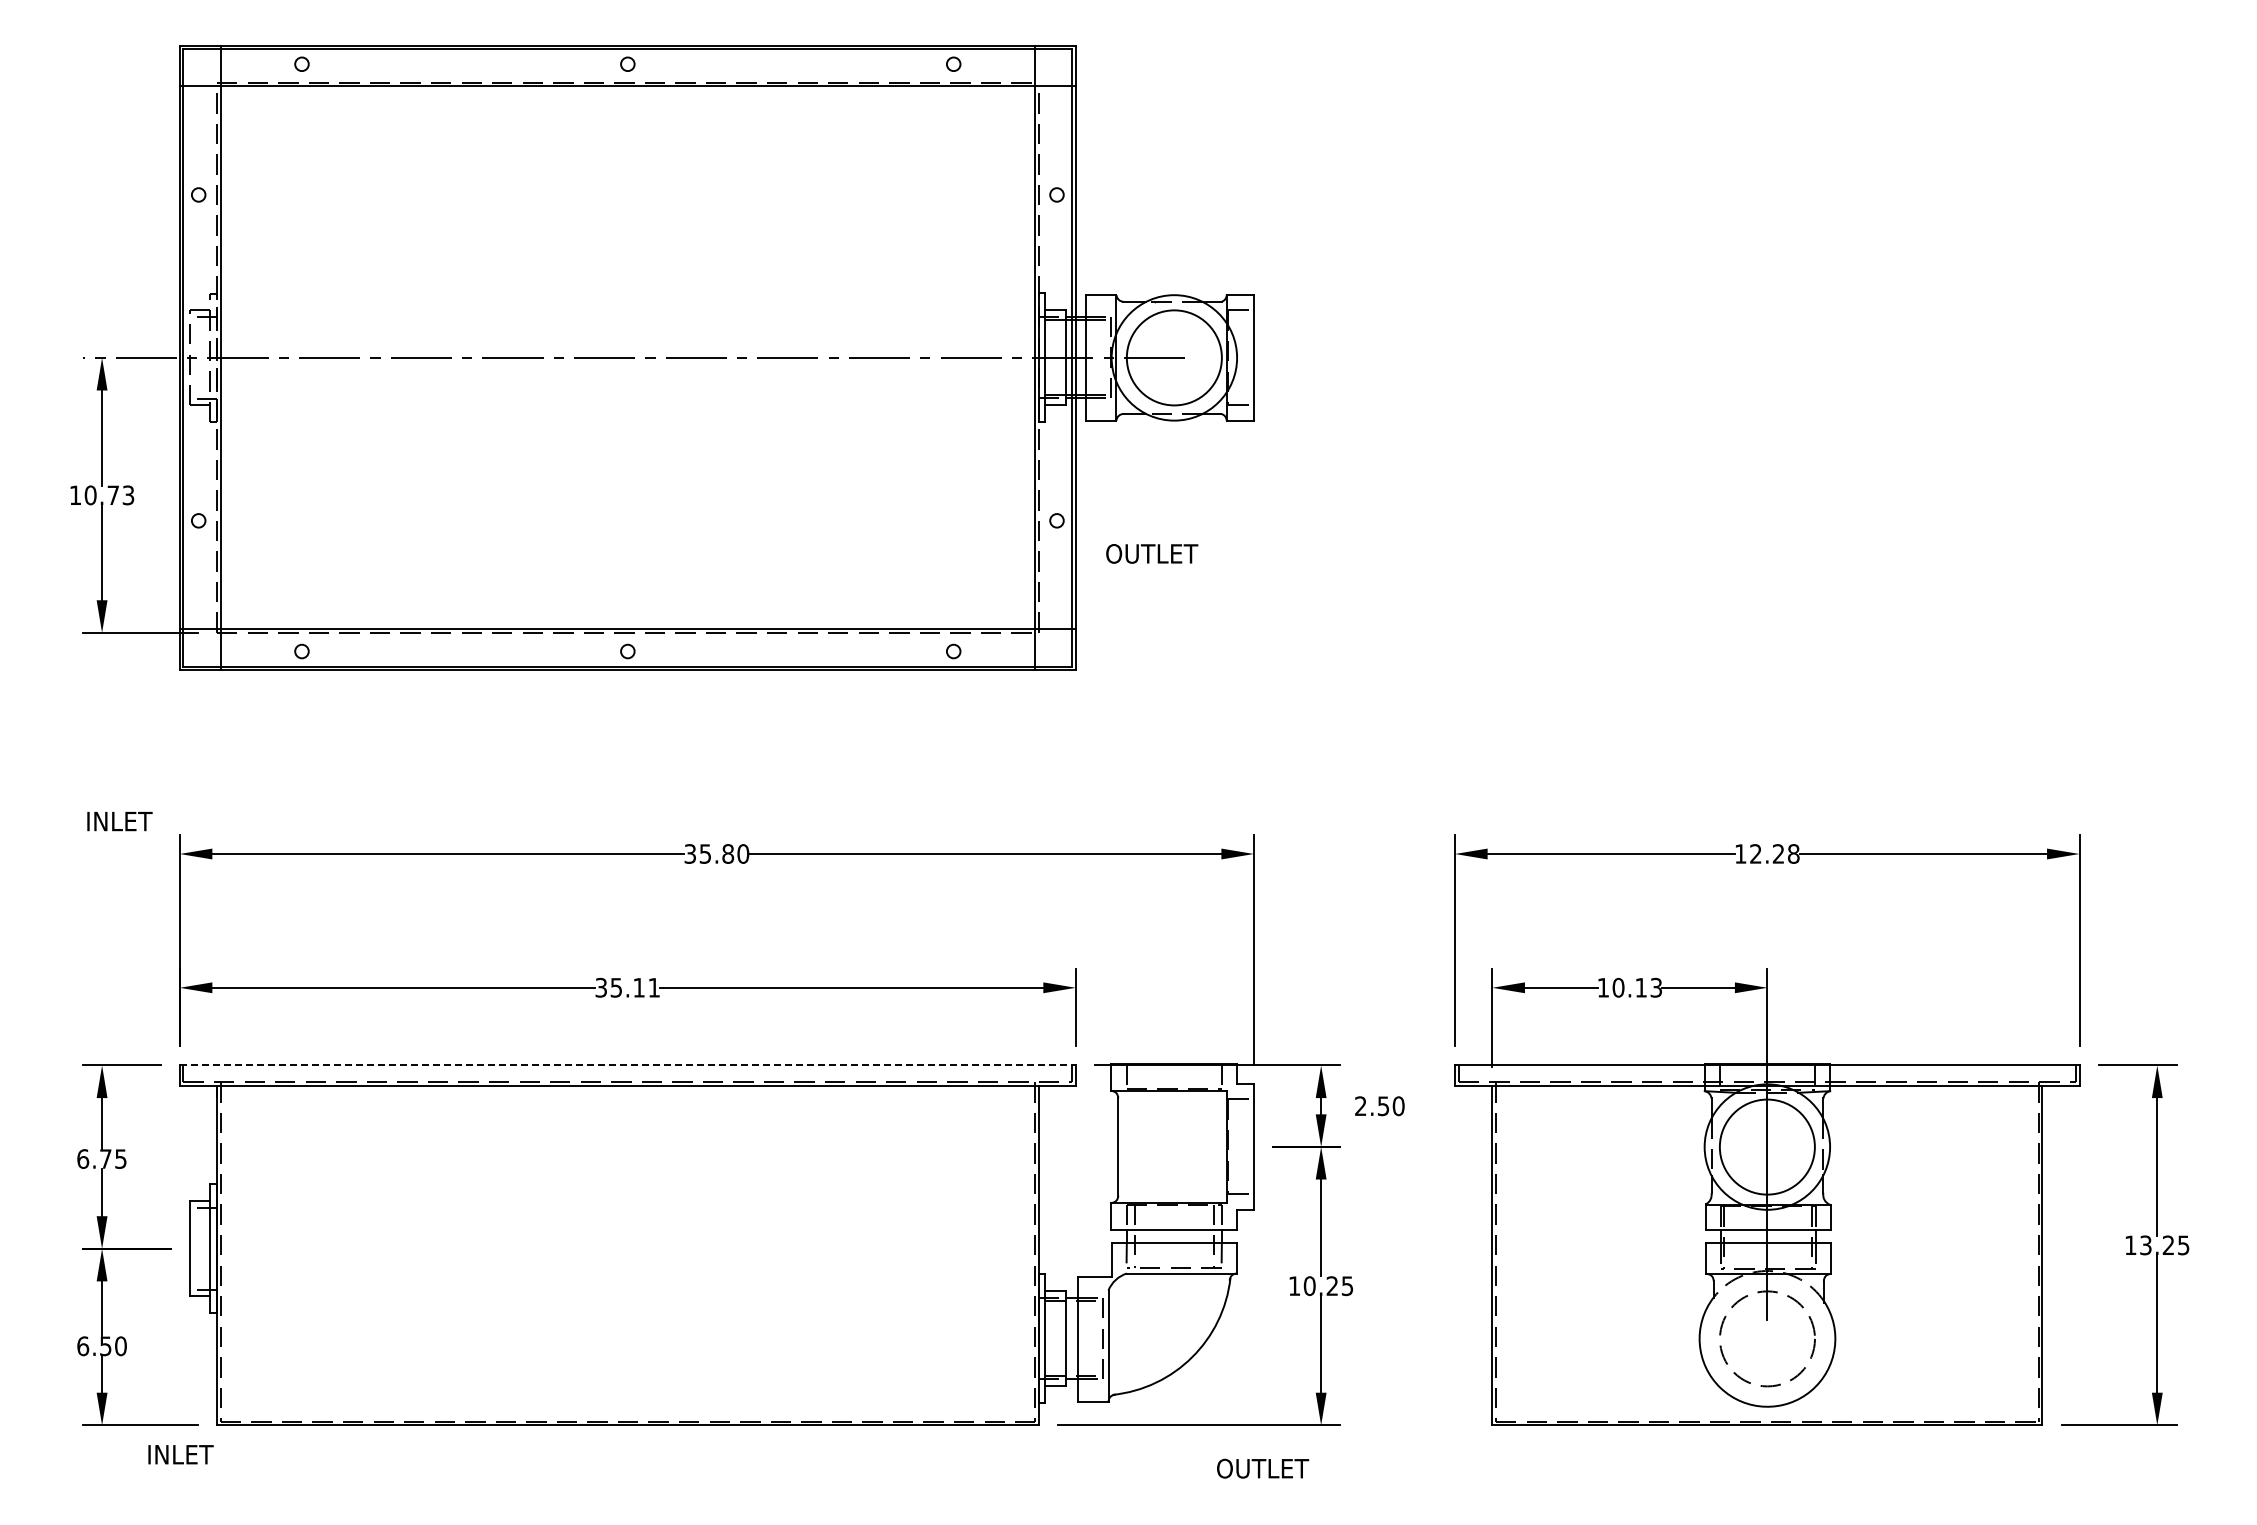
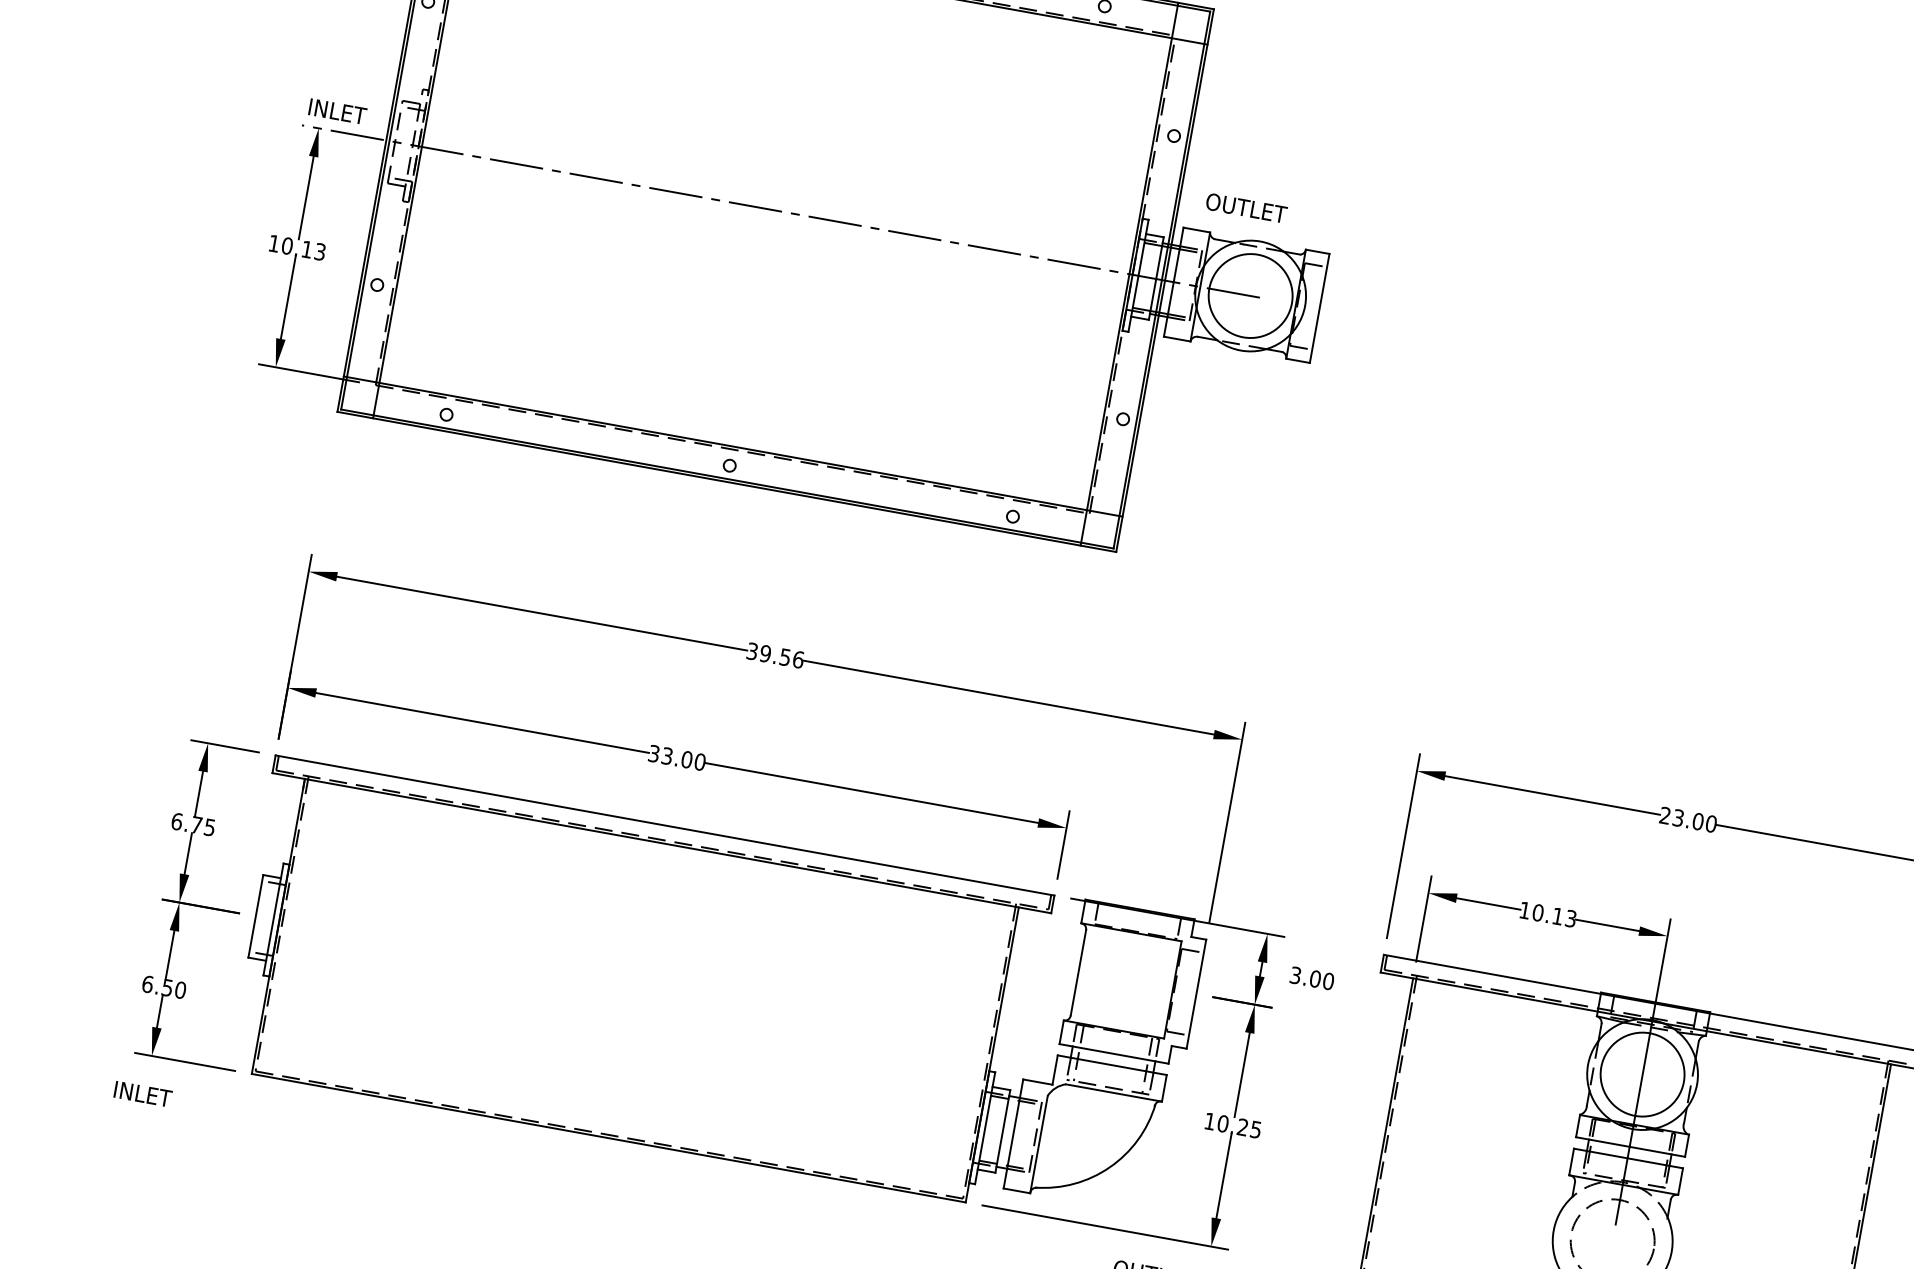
text: (112, 494) -> (306, 248), 10.73 -> 10.13
text: (1152, 553) -> (1246, 207), moved
text: (119, 821) -> (337, 111), moved
text: (724, 853) -> (782, 656), 35.80 -> 39.56
text: (1767, 853) -> (1688, 819), 12.28 -> 23.00
text: (635, 987) -> (683, 758), 35.11 -> 33.00
line: (628, 1065) -> (665, 825), dashed -> solid
text: (1372, 1106) -> (1305, 977), 2.50 -> 3.00
text: (180, 1454) -> (142, 1093), moved

